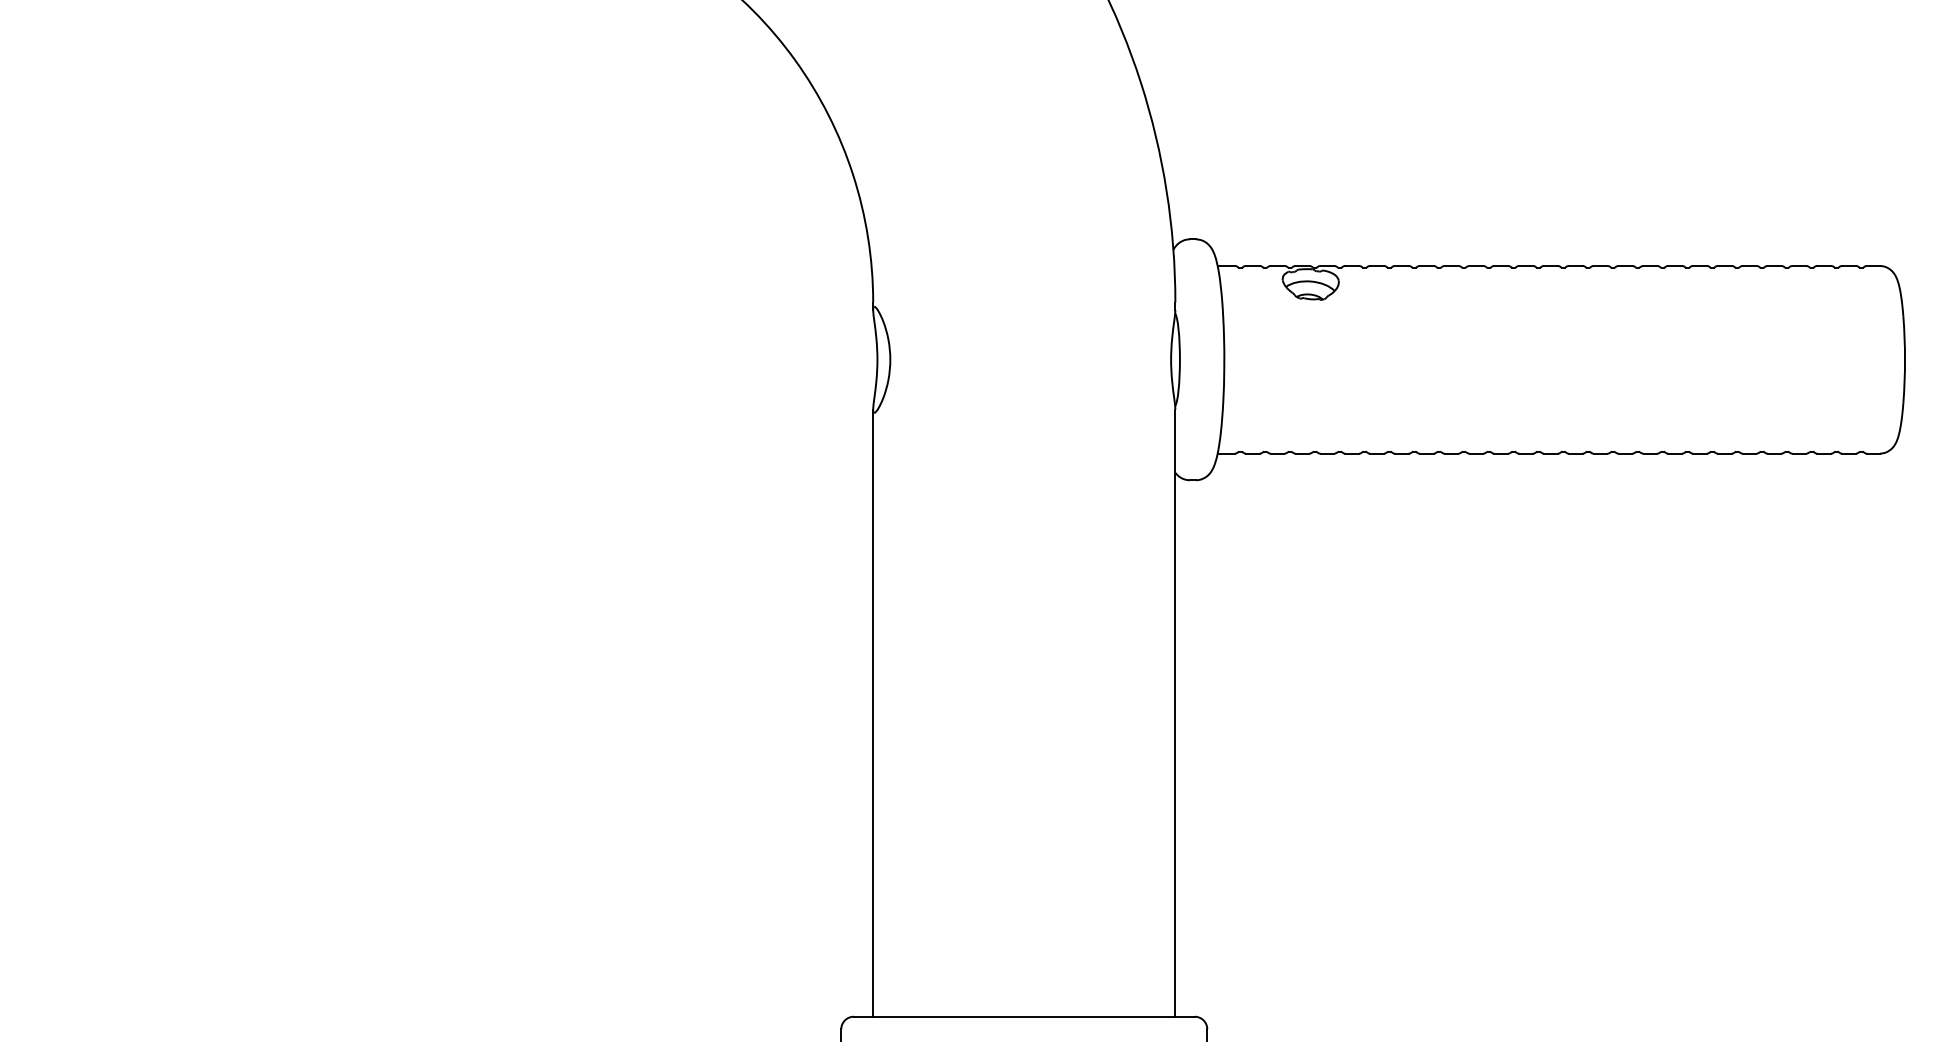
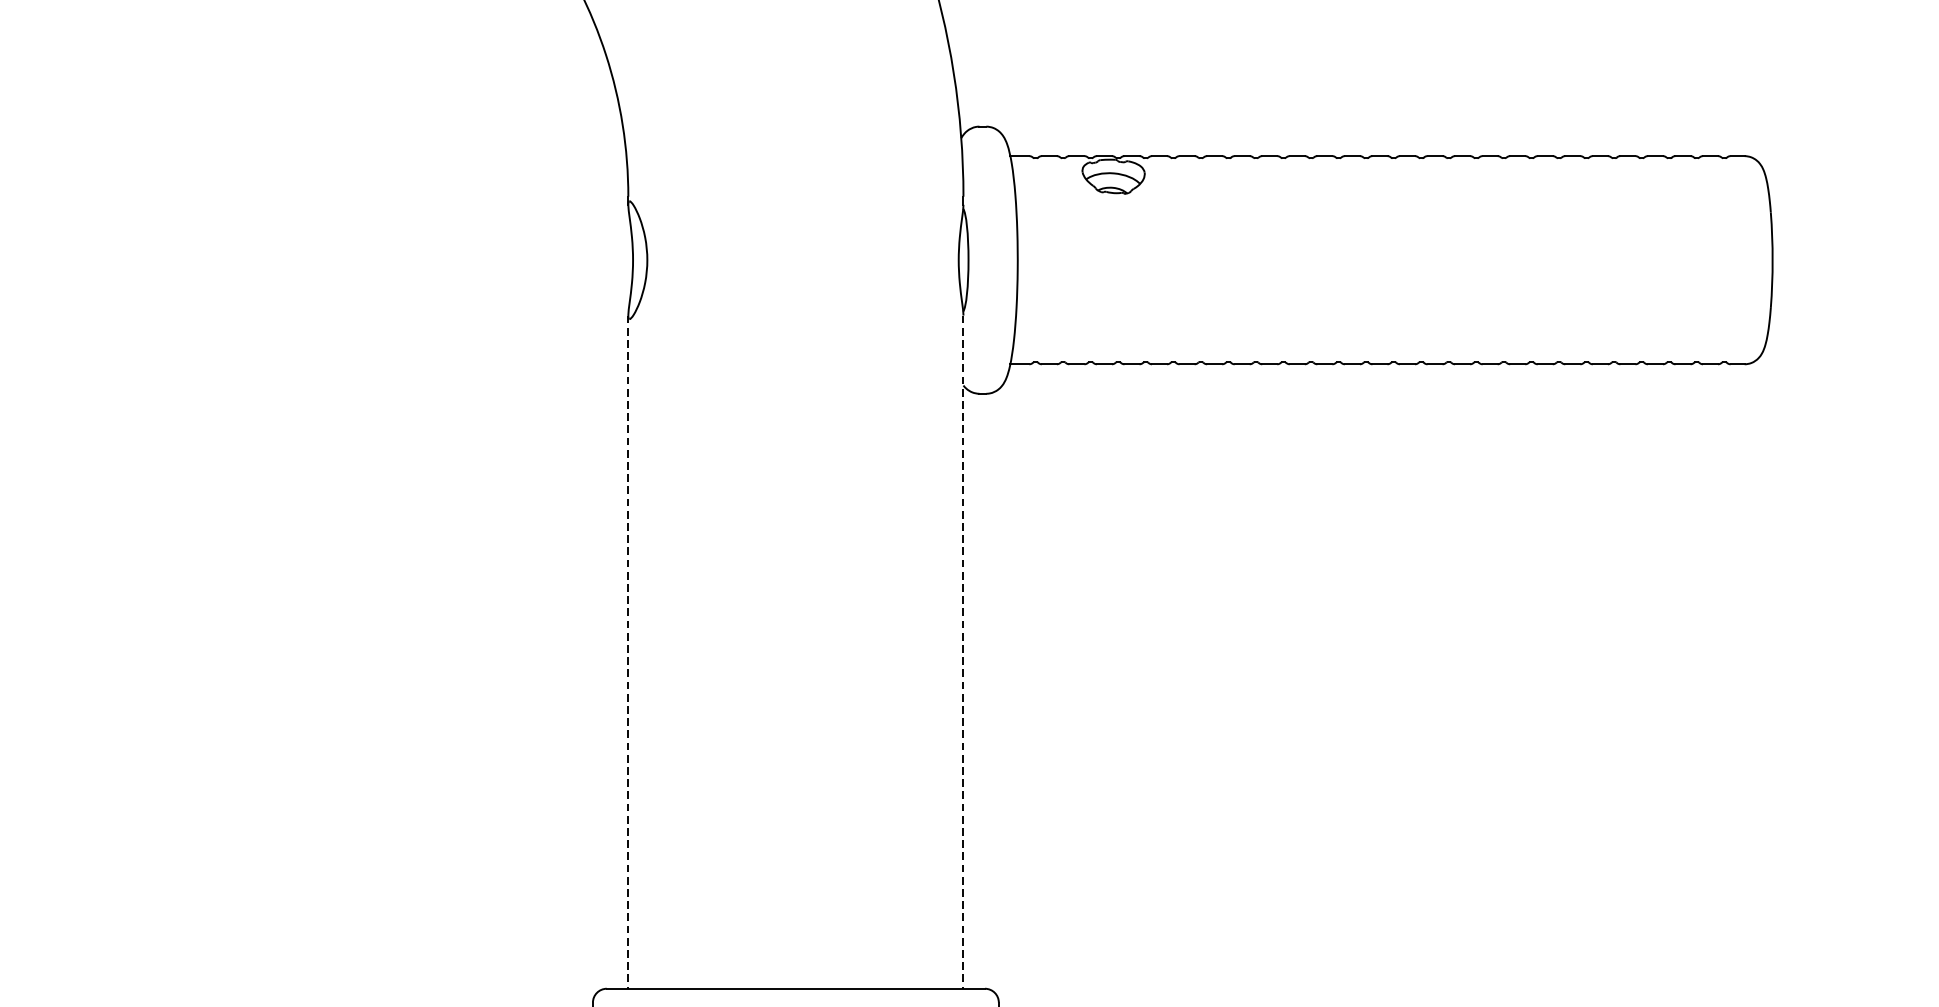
line: (873, 713) -> (628, 652), solid -> dashed
line: (1175, 713) -> (963, 652), solid -> dashed

